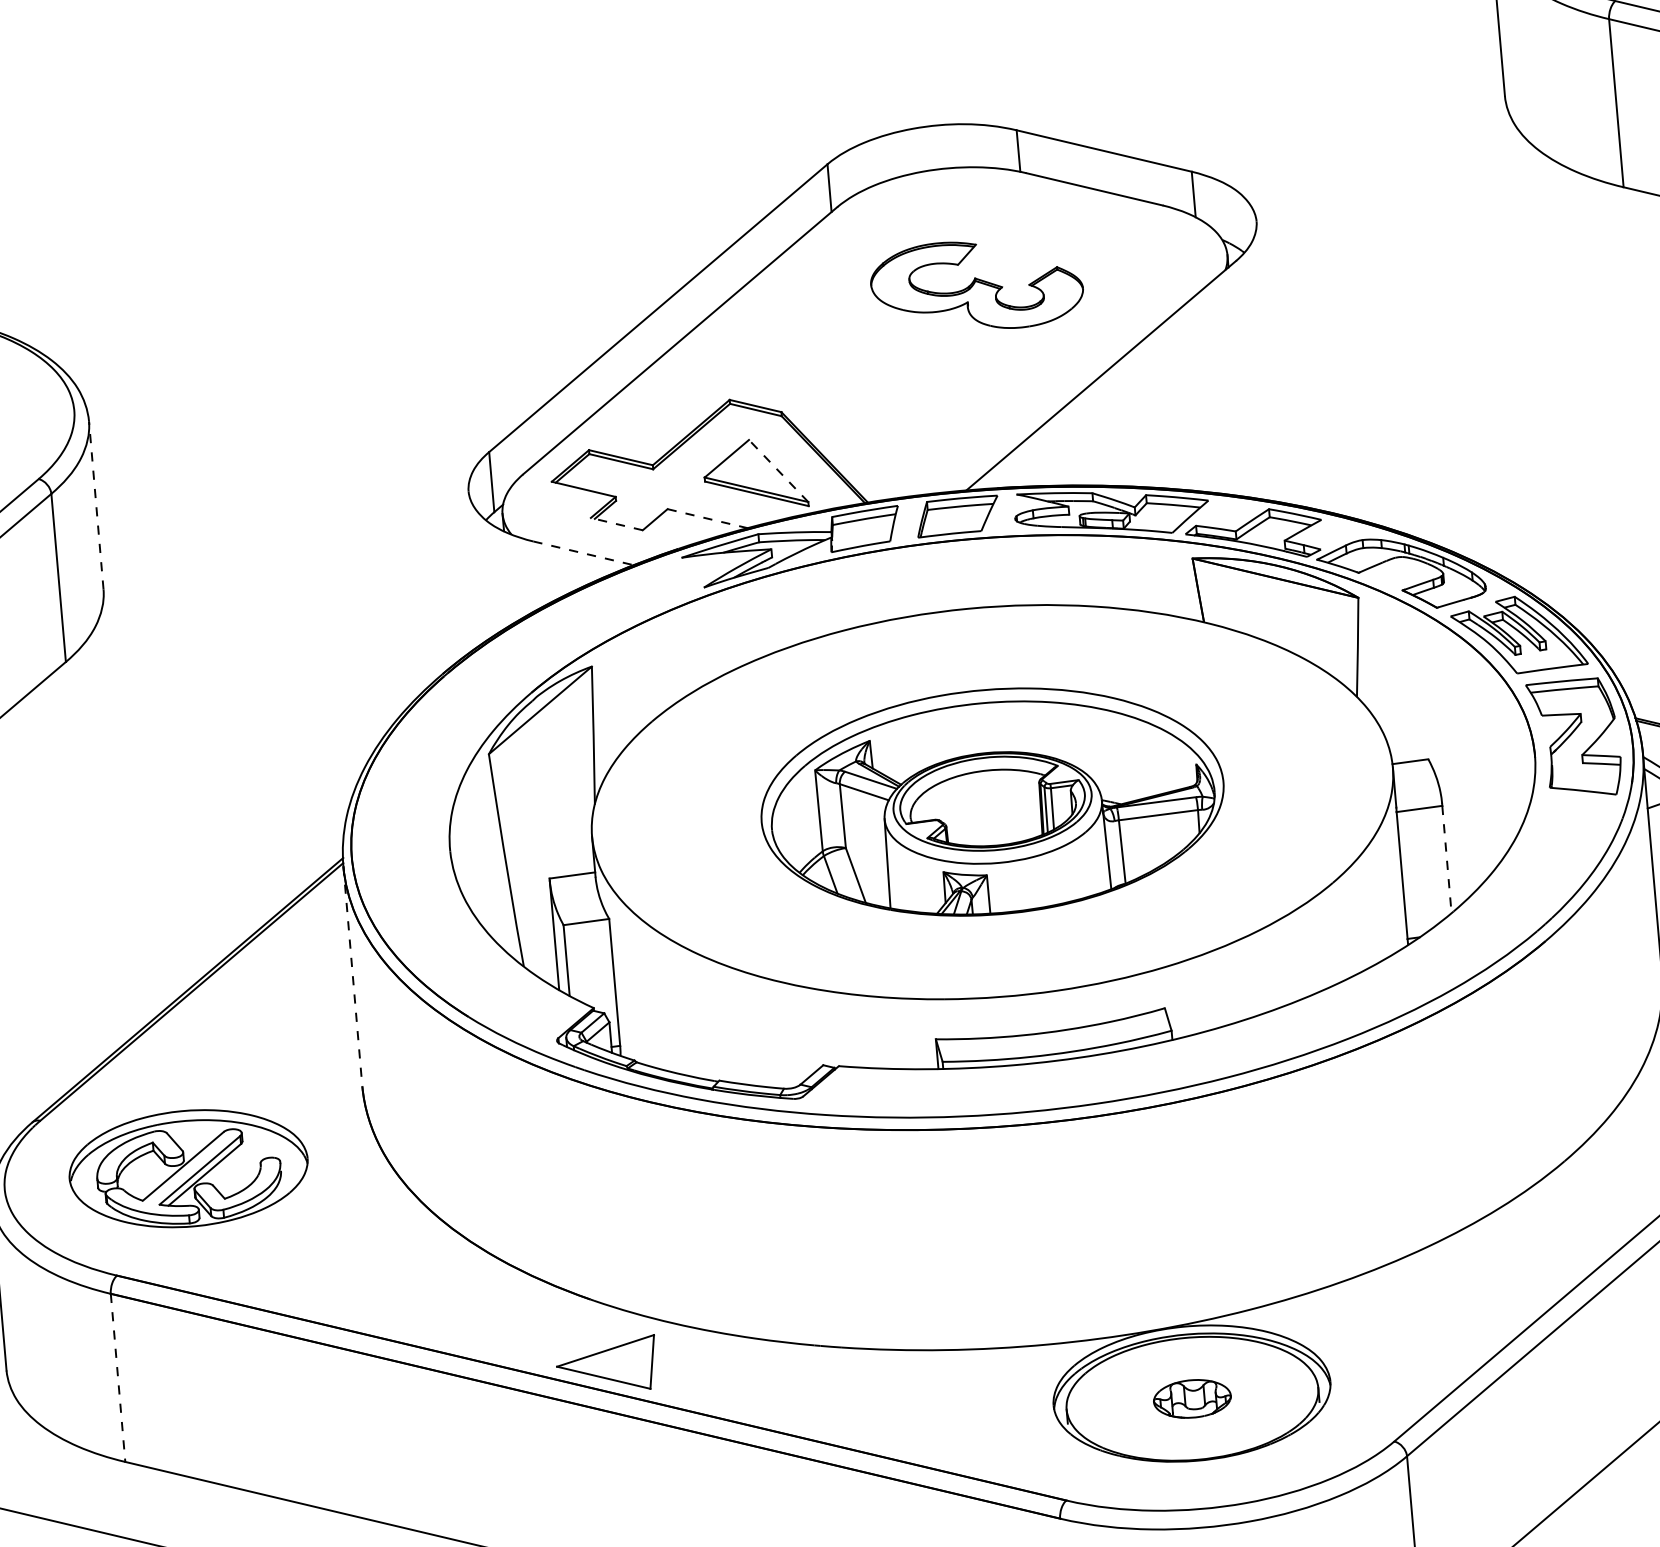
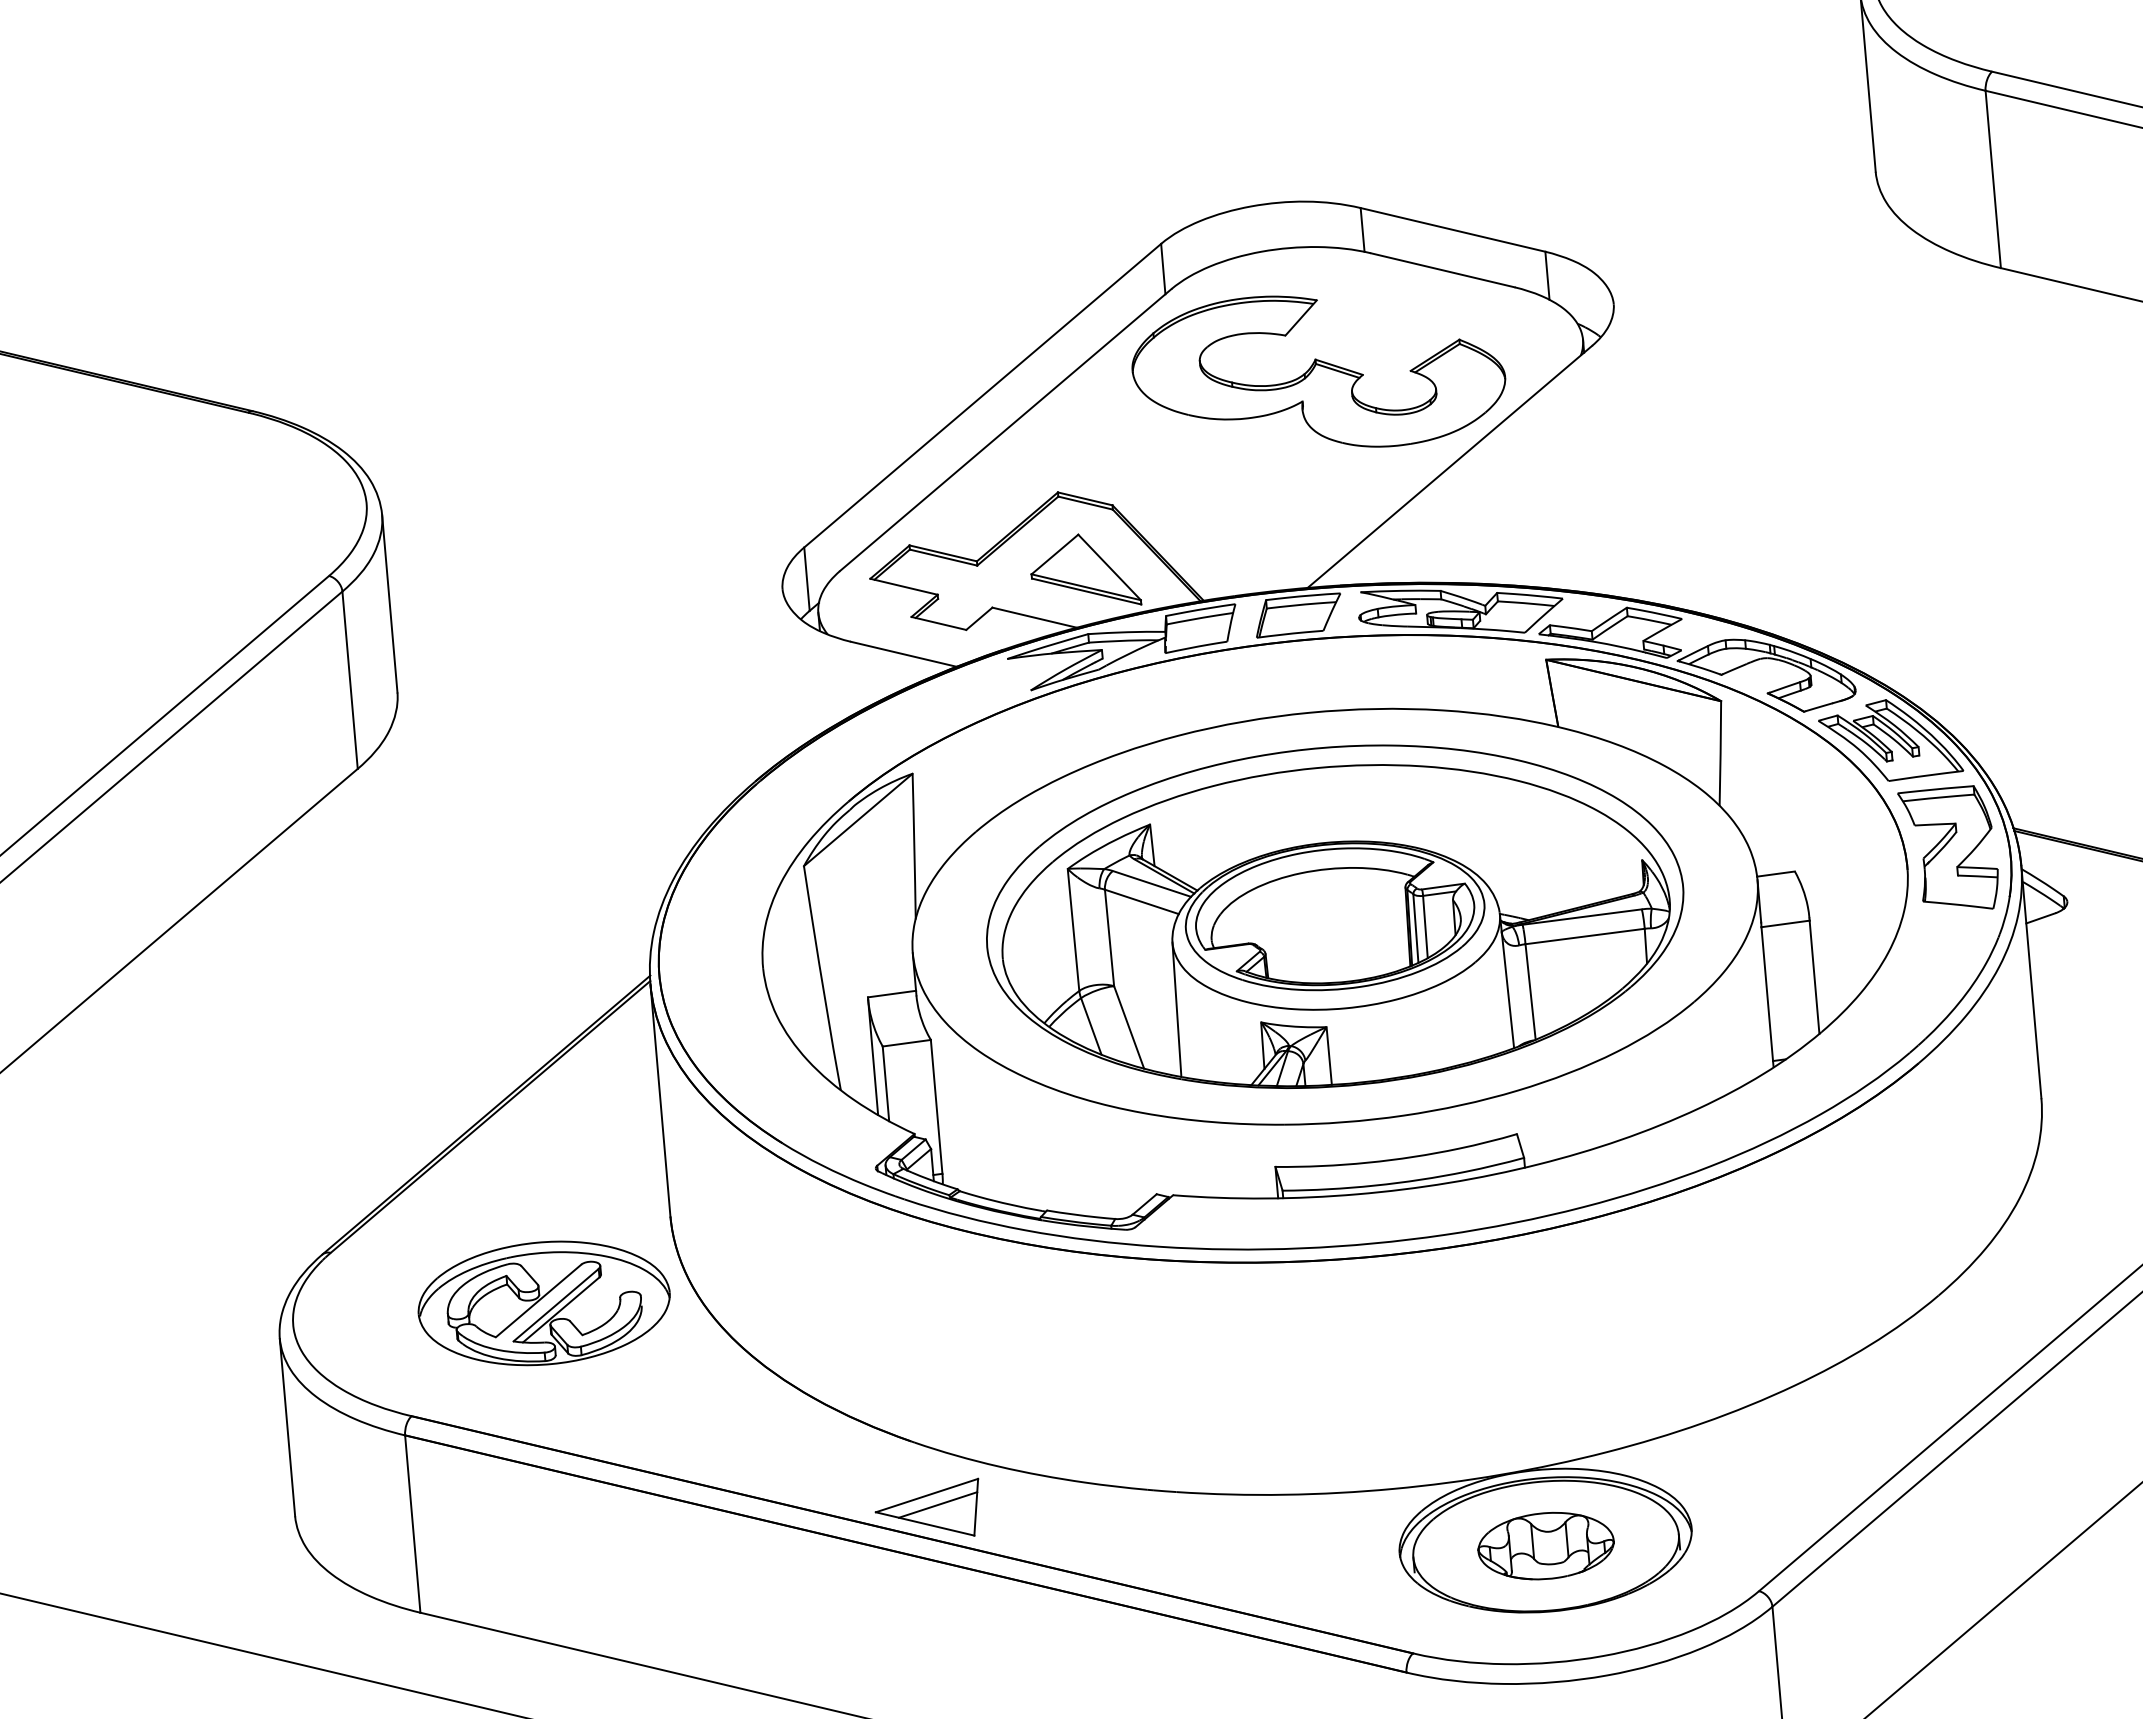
part: (976, 285) -> (1318, 371), size x1.67
line: (778, 471) -> (1109, 567), dashed -> solid
line: (96, 505) -> (389, 603), dashed -> solid
line: (707, 518) -> (1034, 617), dashed -> solid
line: (616, 524) -> (938, 623), dashed -> solid
line: (583, 553) -> (903, 654), dashed -> solid
part: (992, 801) -> (1335, 916), size x1.43
line: (1446, 859) -> (1814, 977), dashed -> solid
line: (352, 976) -> (660, 1100), dashed -> solid
part: (187, 1168) -> (543, 1303), moved
line: (615, 1359) -> (937, 1504), added
line: (117, 1378) -> (412, 1524), dashed -> solid
part: (1191, 1399) -> (1545, 1546), size x1.67

